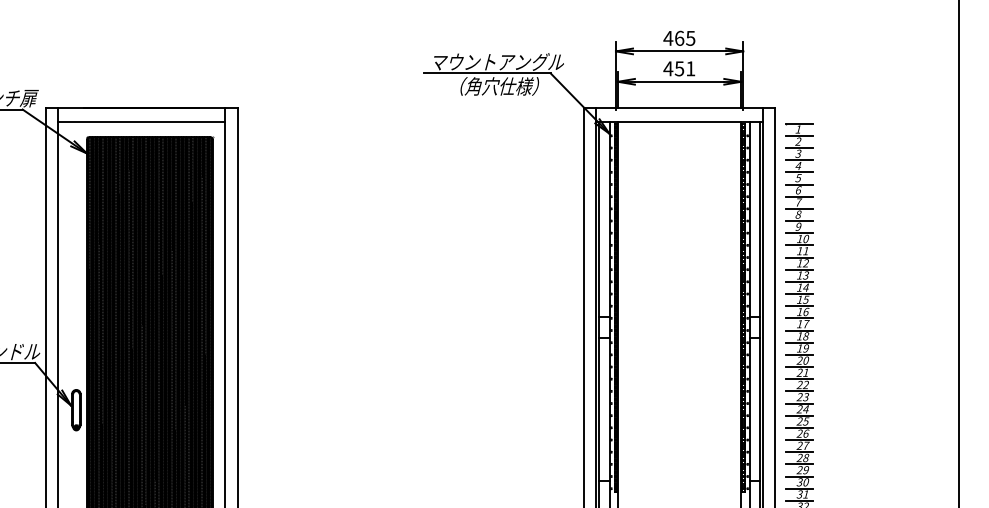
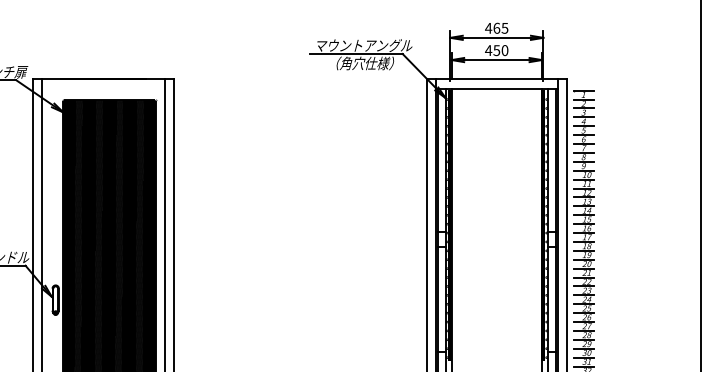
text: (690, 68) -> (504, 50), 451 -> 450
line: (141, 121) -> (103, 89), removed

